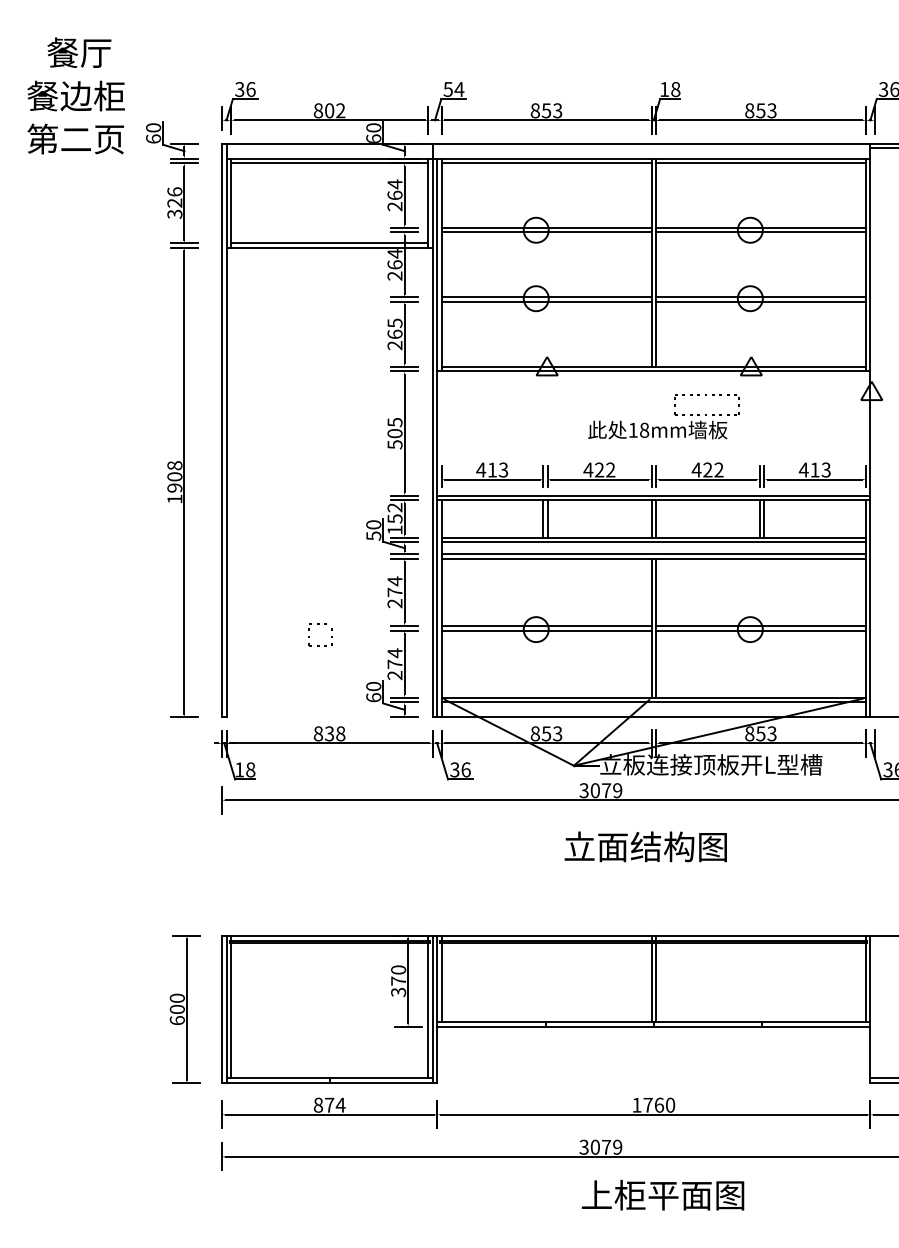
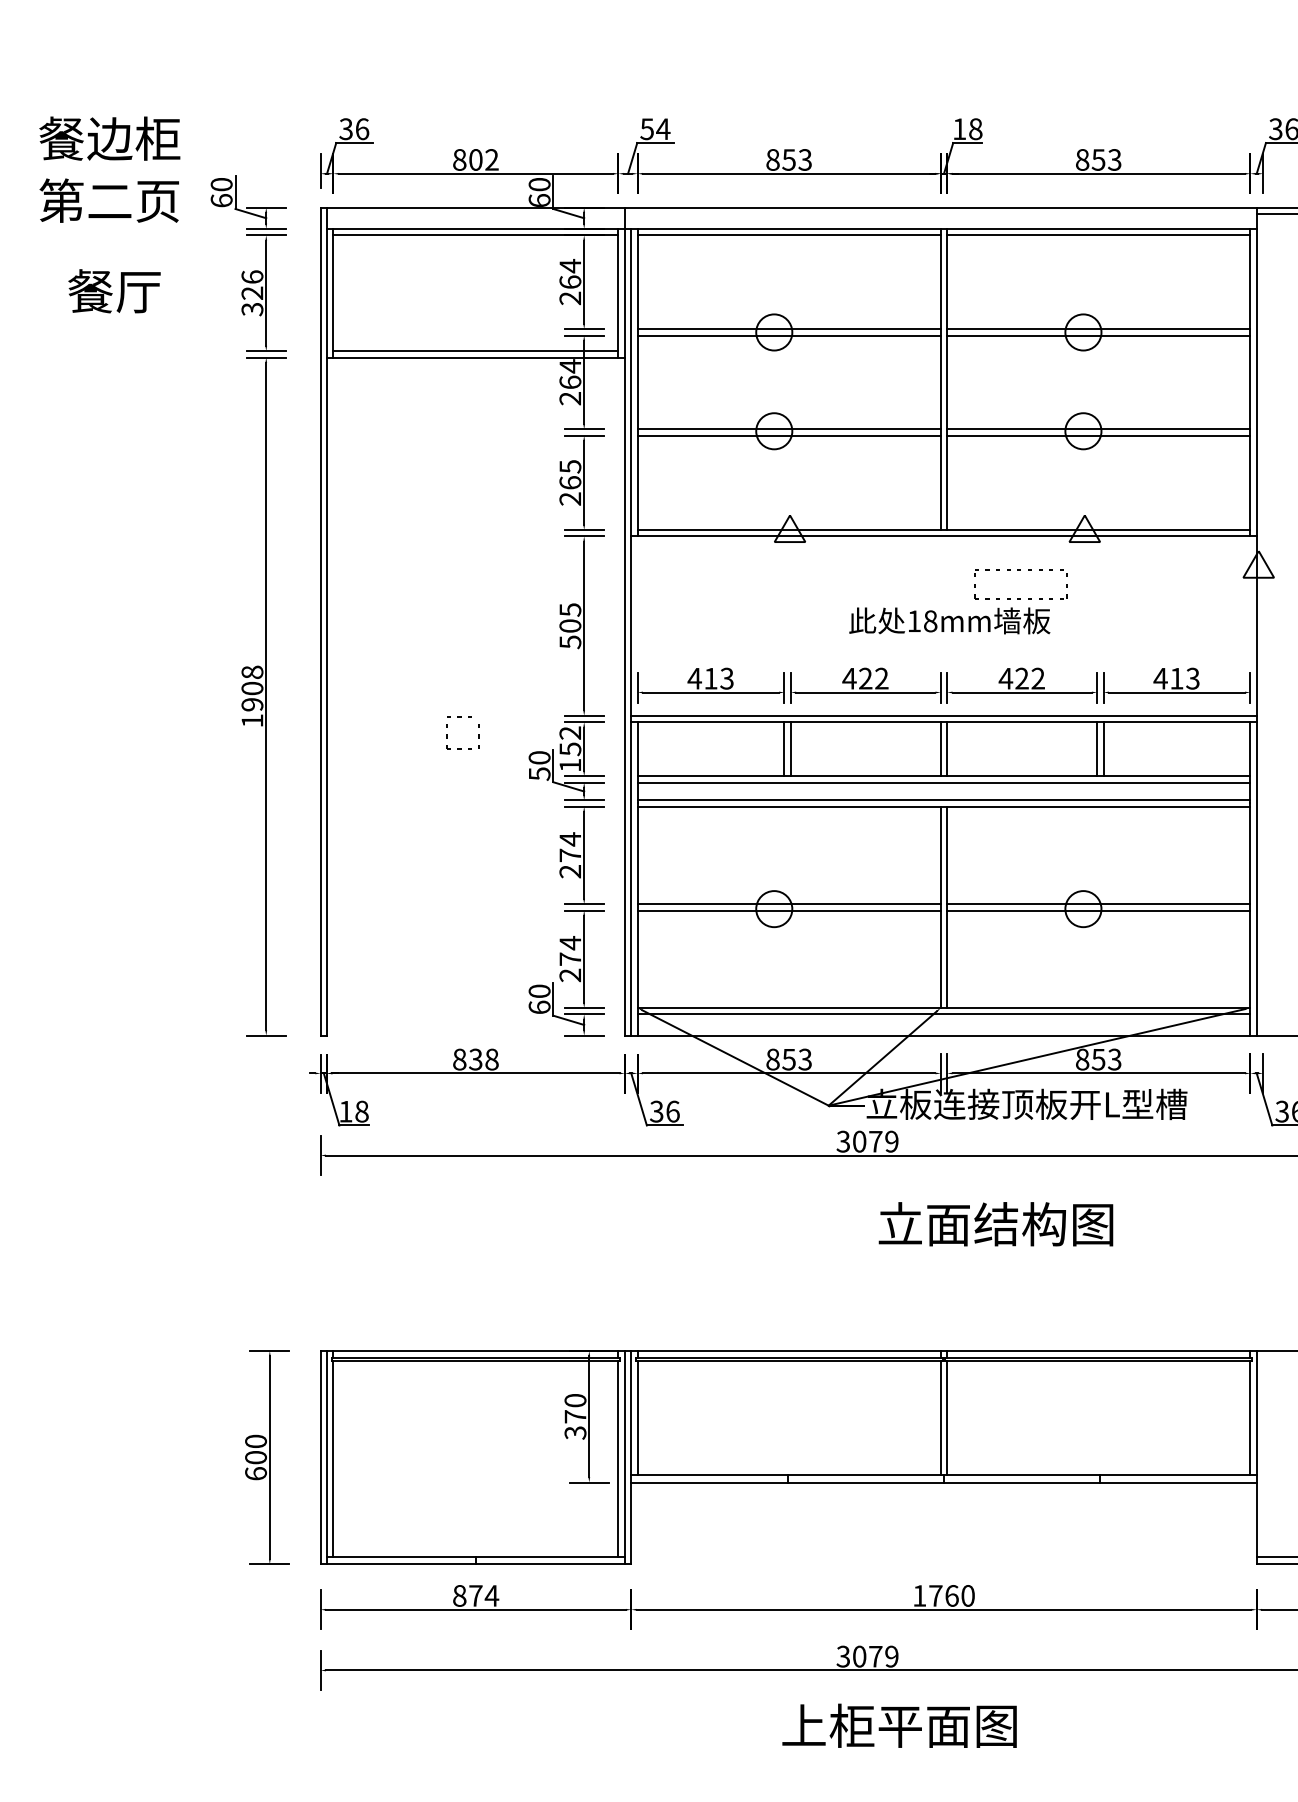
text: (79, 52) -> (114, 290), moved
part: (319, 624) -> (461, 718), moved
text: (645, 846) -> (995, 1223), moved
text: (662, 1194) -> (898, 1724), moved

